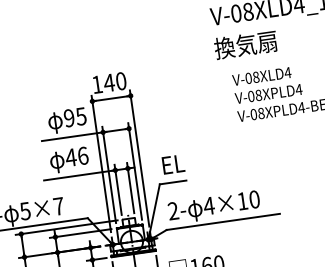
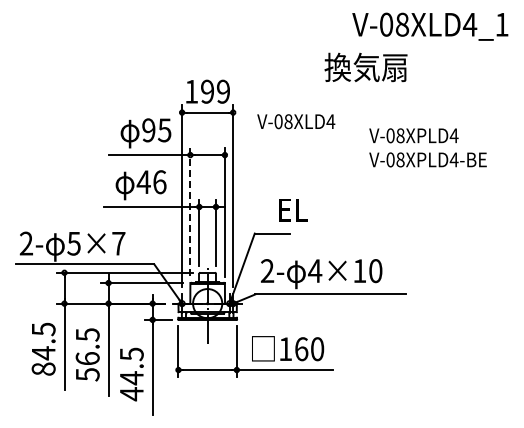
text: (245, 45) -> (365, 67), moved
text: (262, 76) -> (296, 121), moved
text: (115, 81) -> (215, 91), 140 -> 199
text: (173, 164) -> (293, 210), moved
line: (109, 174) -> (190, 211), solid -> dashed

